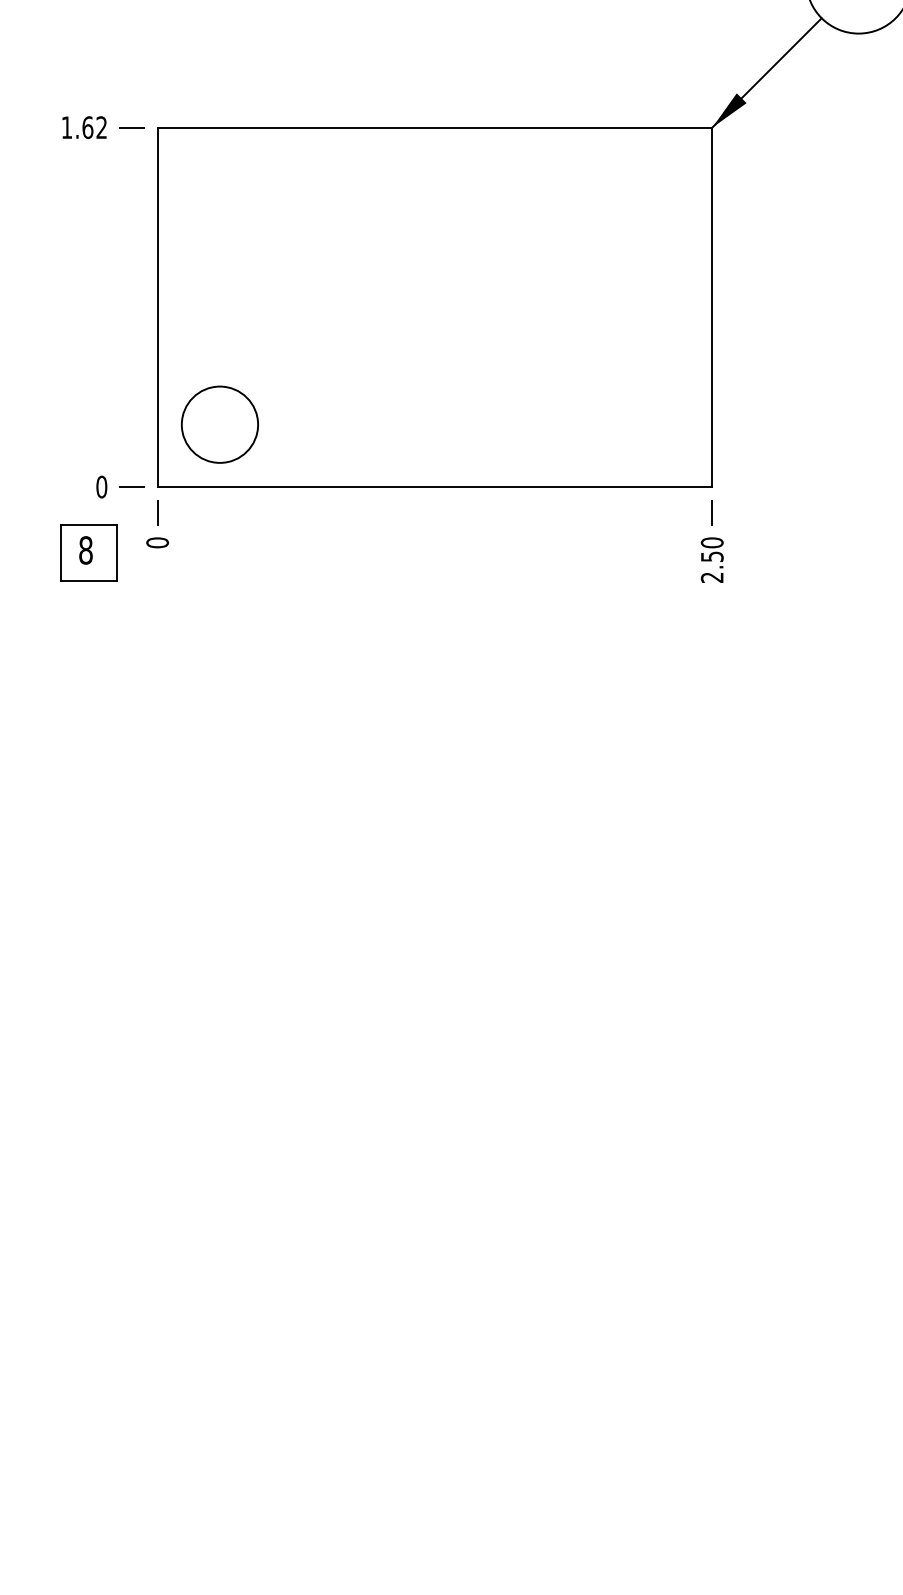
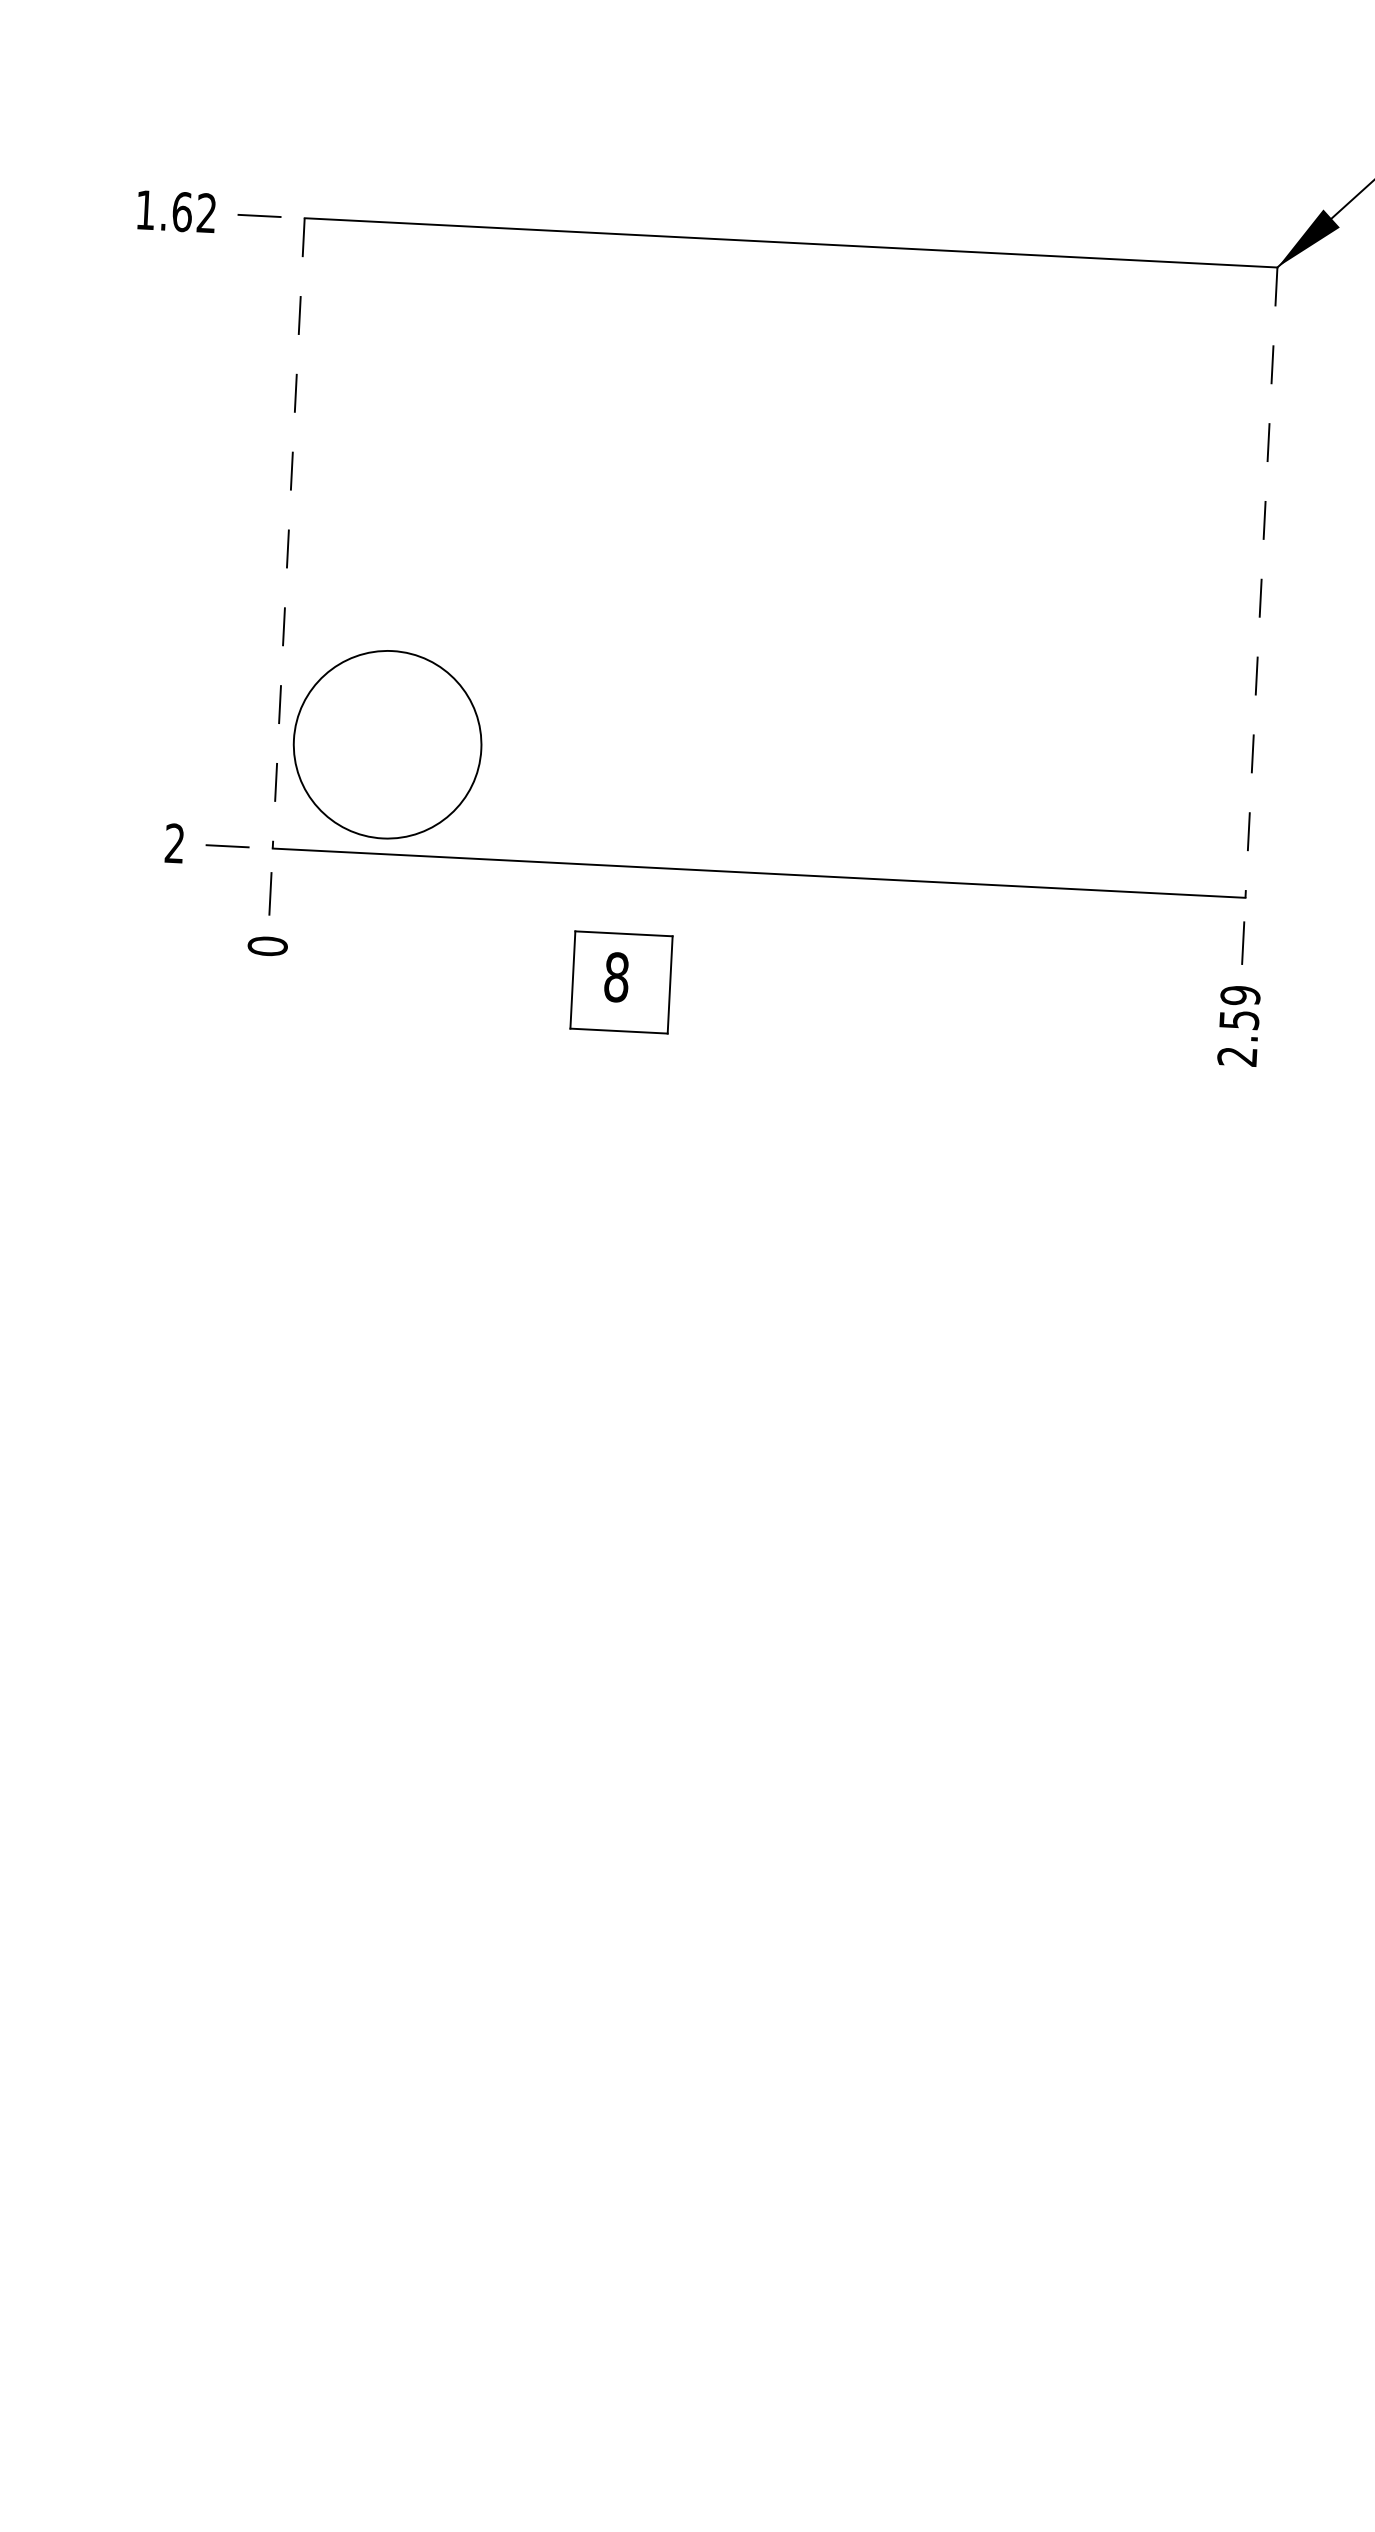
line: (157, 307) -> (288, 533), solid -> dashed
line: (712, 307) -> (1261, 582), solid -> dashed
circle: (219, 424) -> (386, 744), size x1.4
text: (101, 486) -> (174, 842), 0 -> 2
text: (712, 542) -> (1240, 995), 2.50 -> 2.59
part: (88, 552) -> (620, 981), moved

